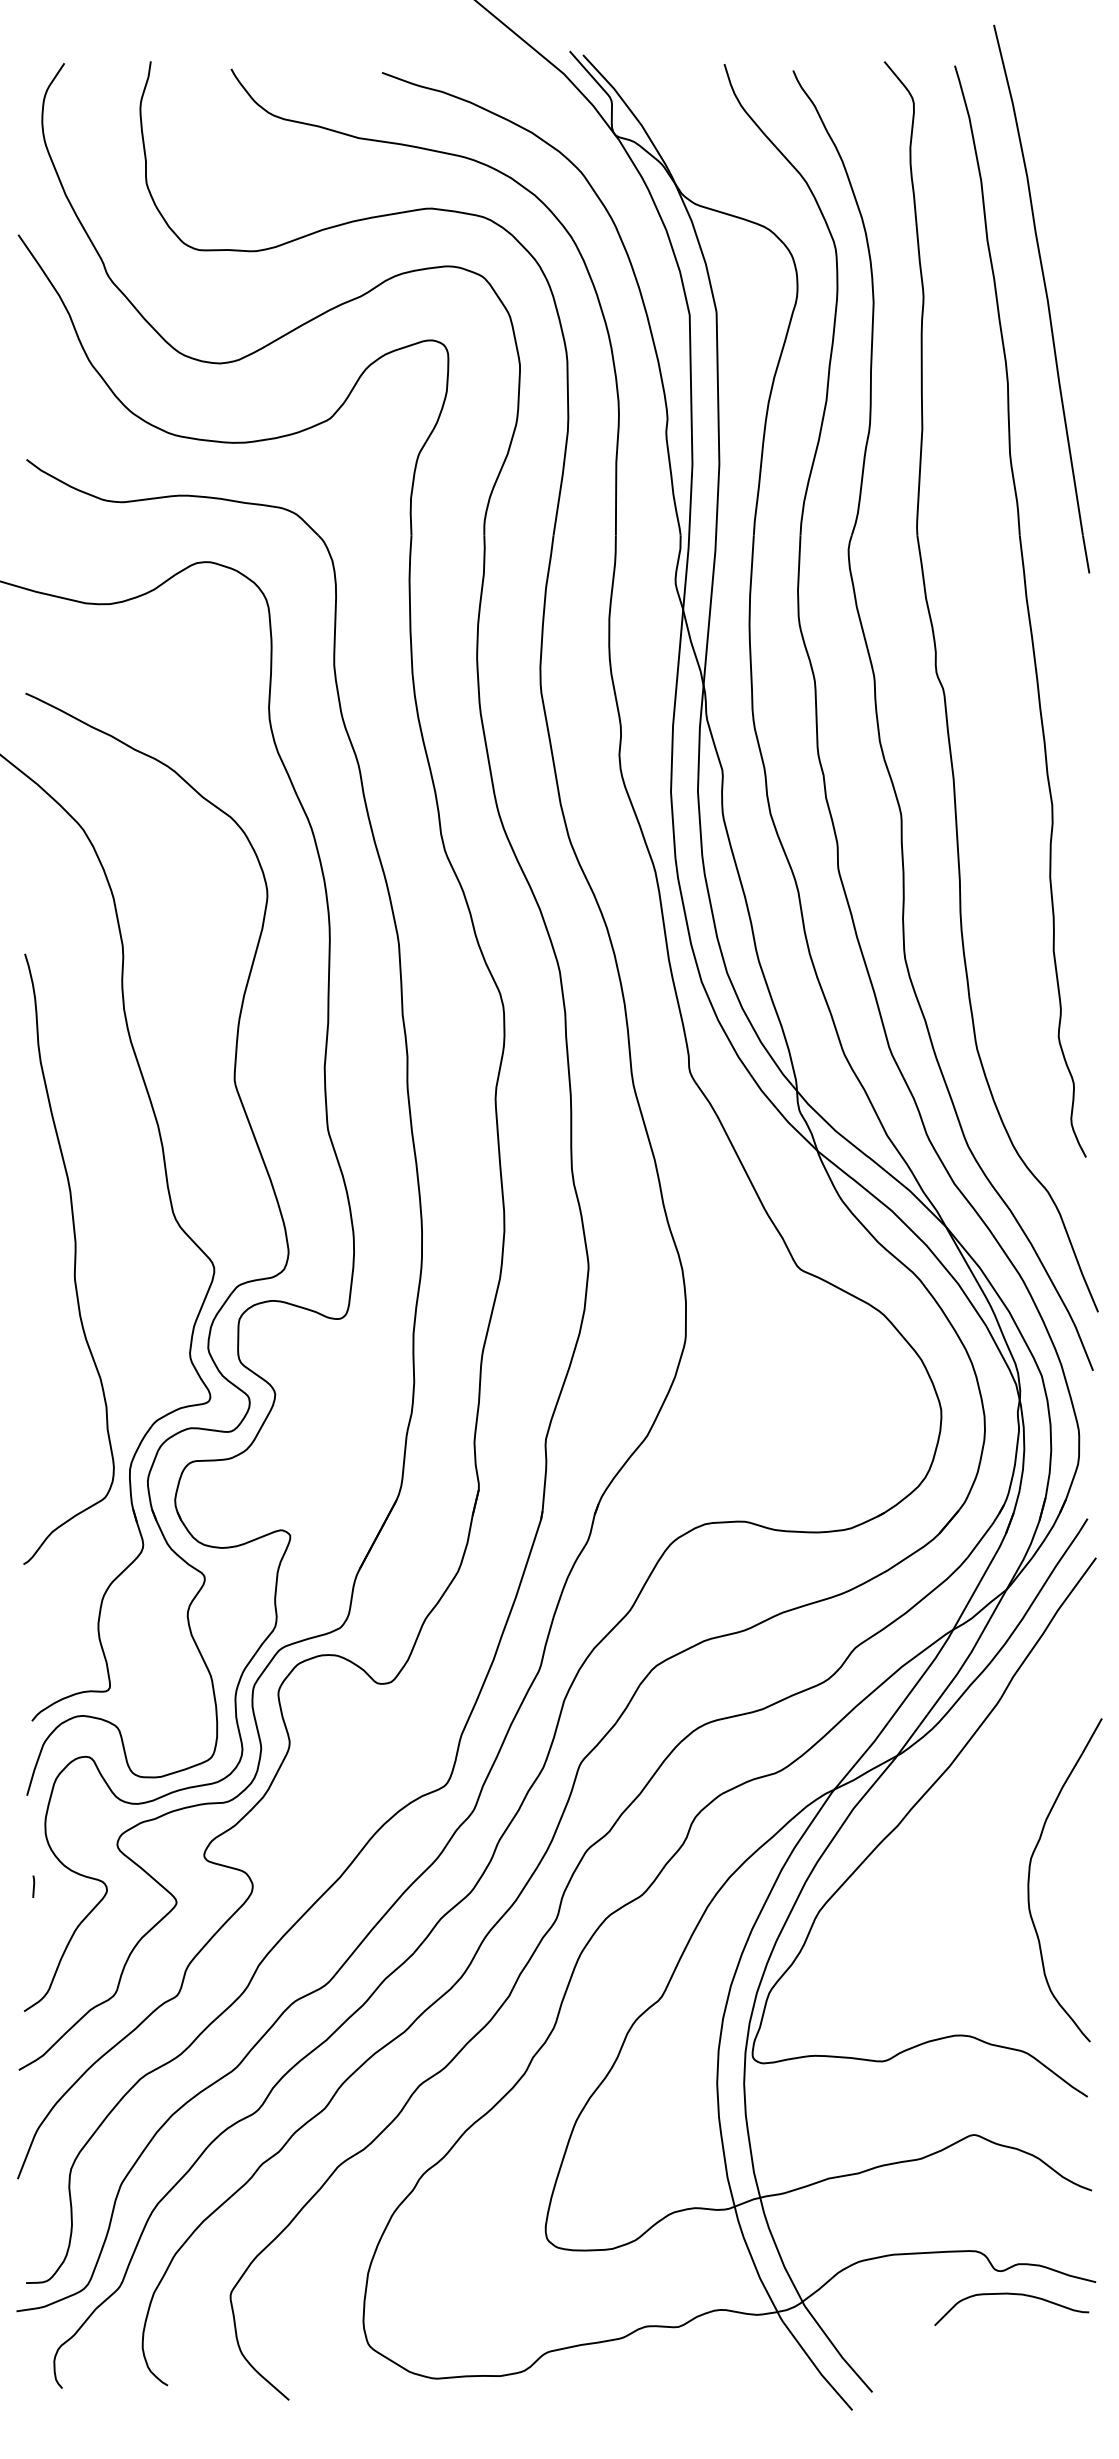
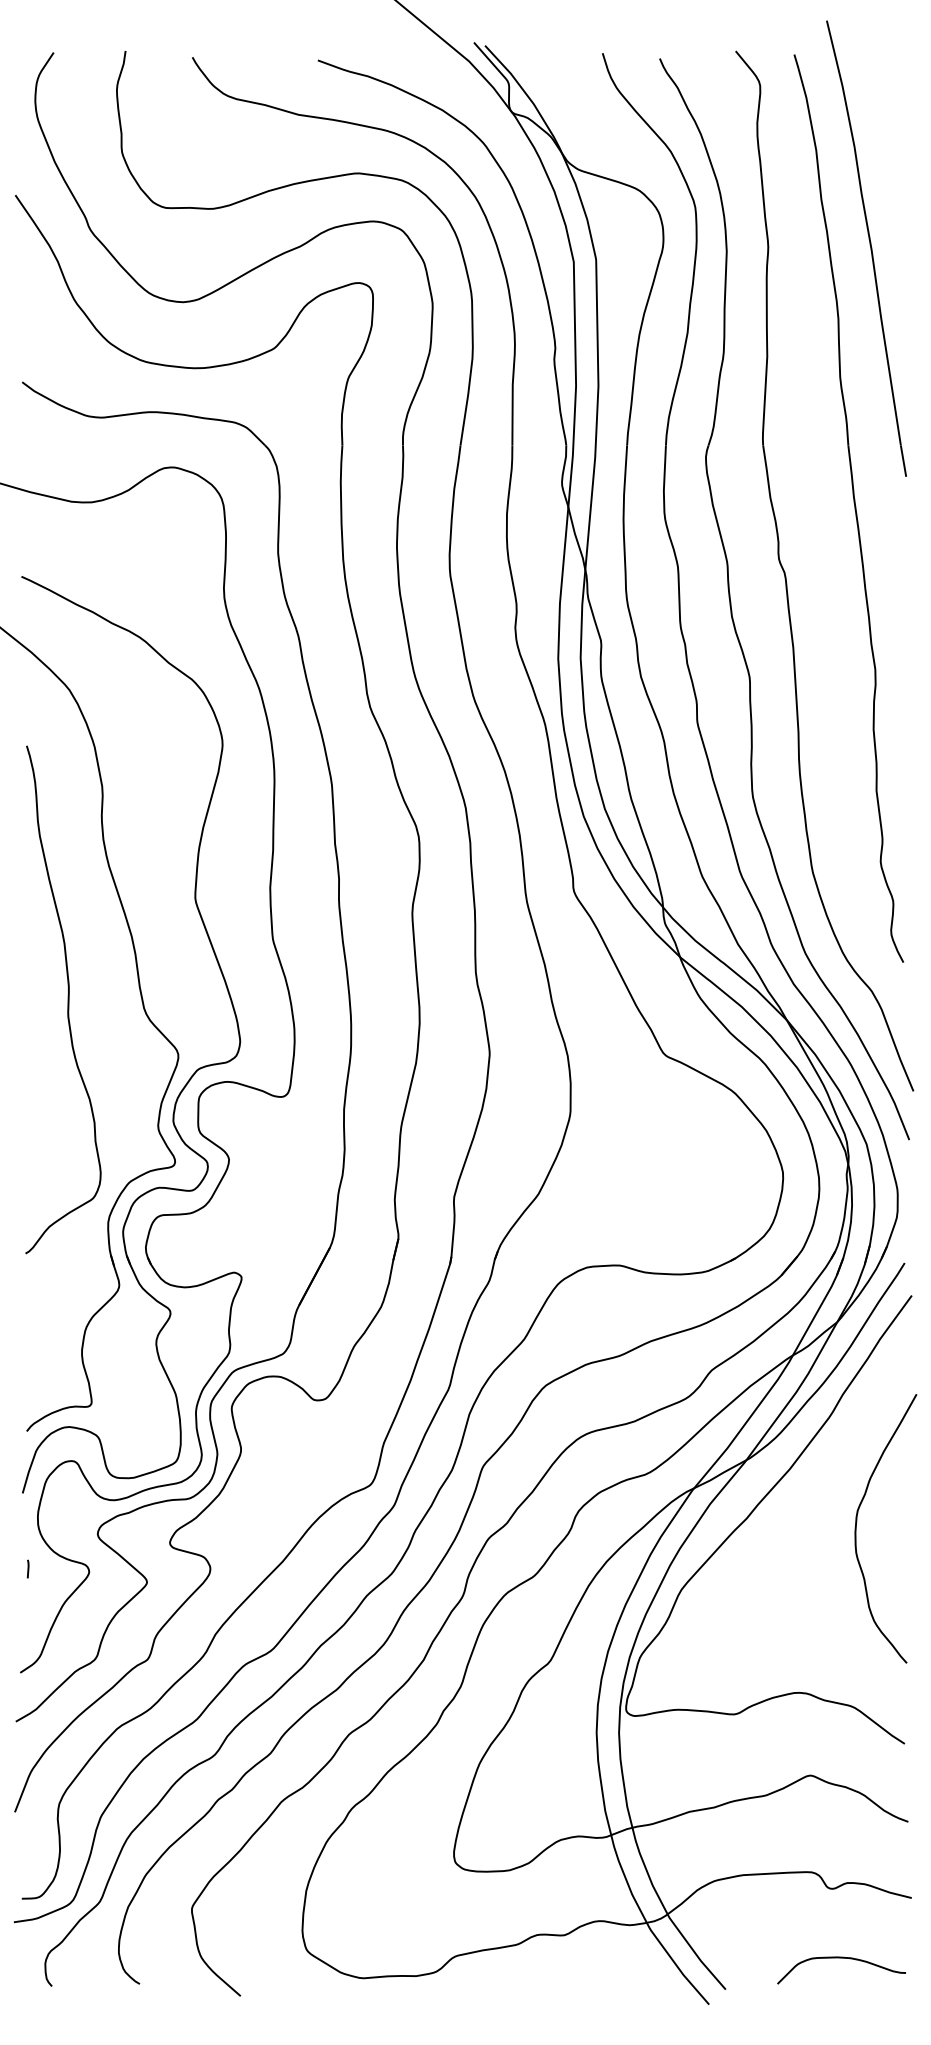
curve: (74, 1258) -> (67, 999), moved
curve: (1030, 1873) -> (857, 1523), moved
curve: (1016, 2295) -> (845, 1958), moved

